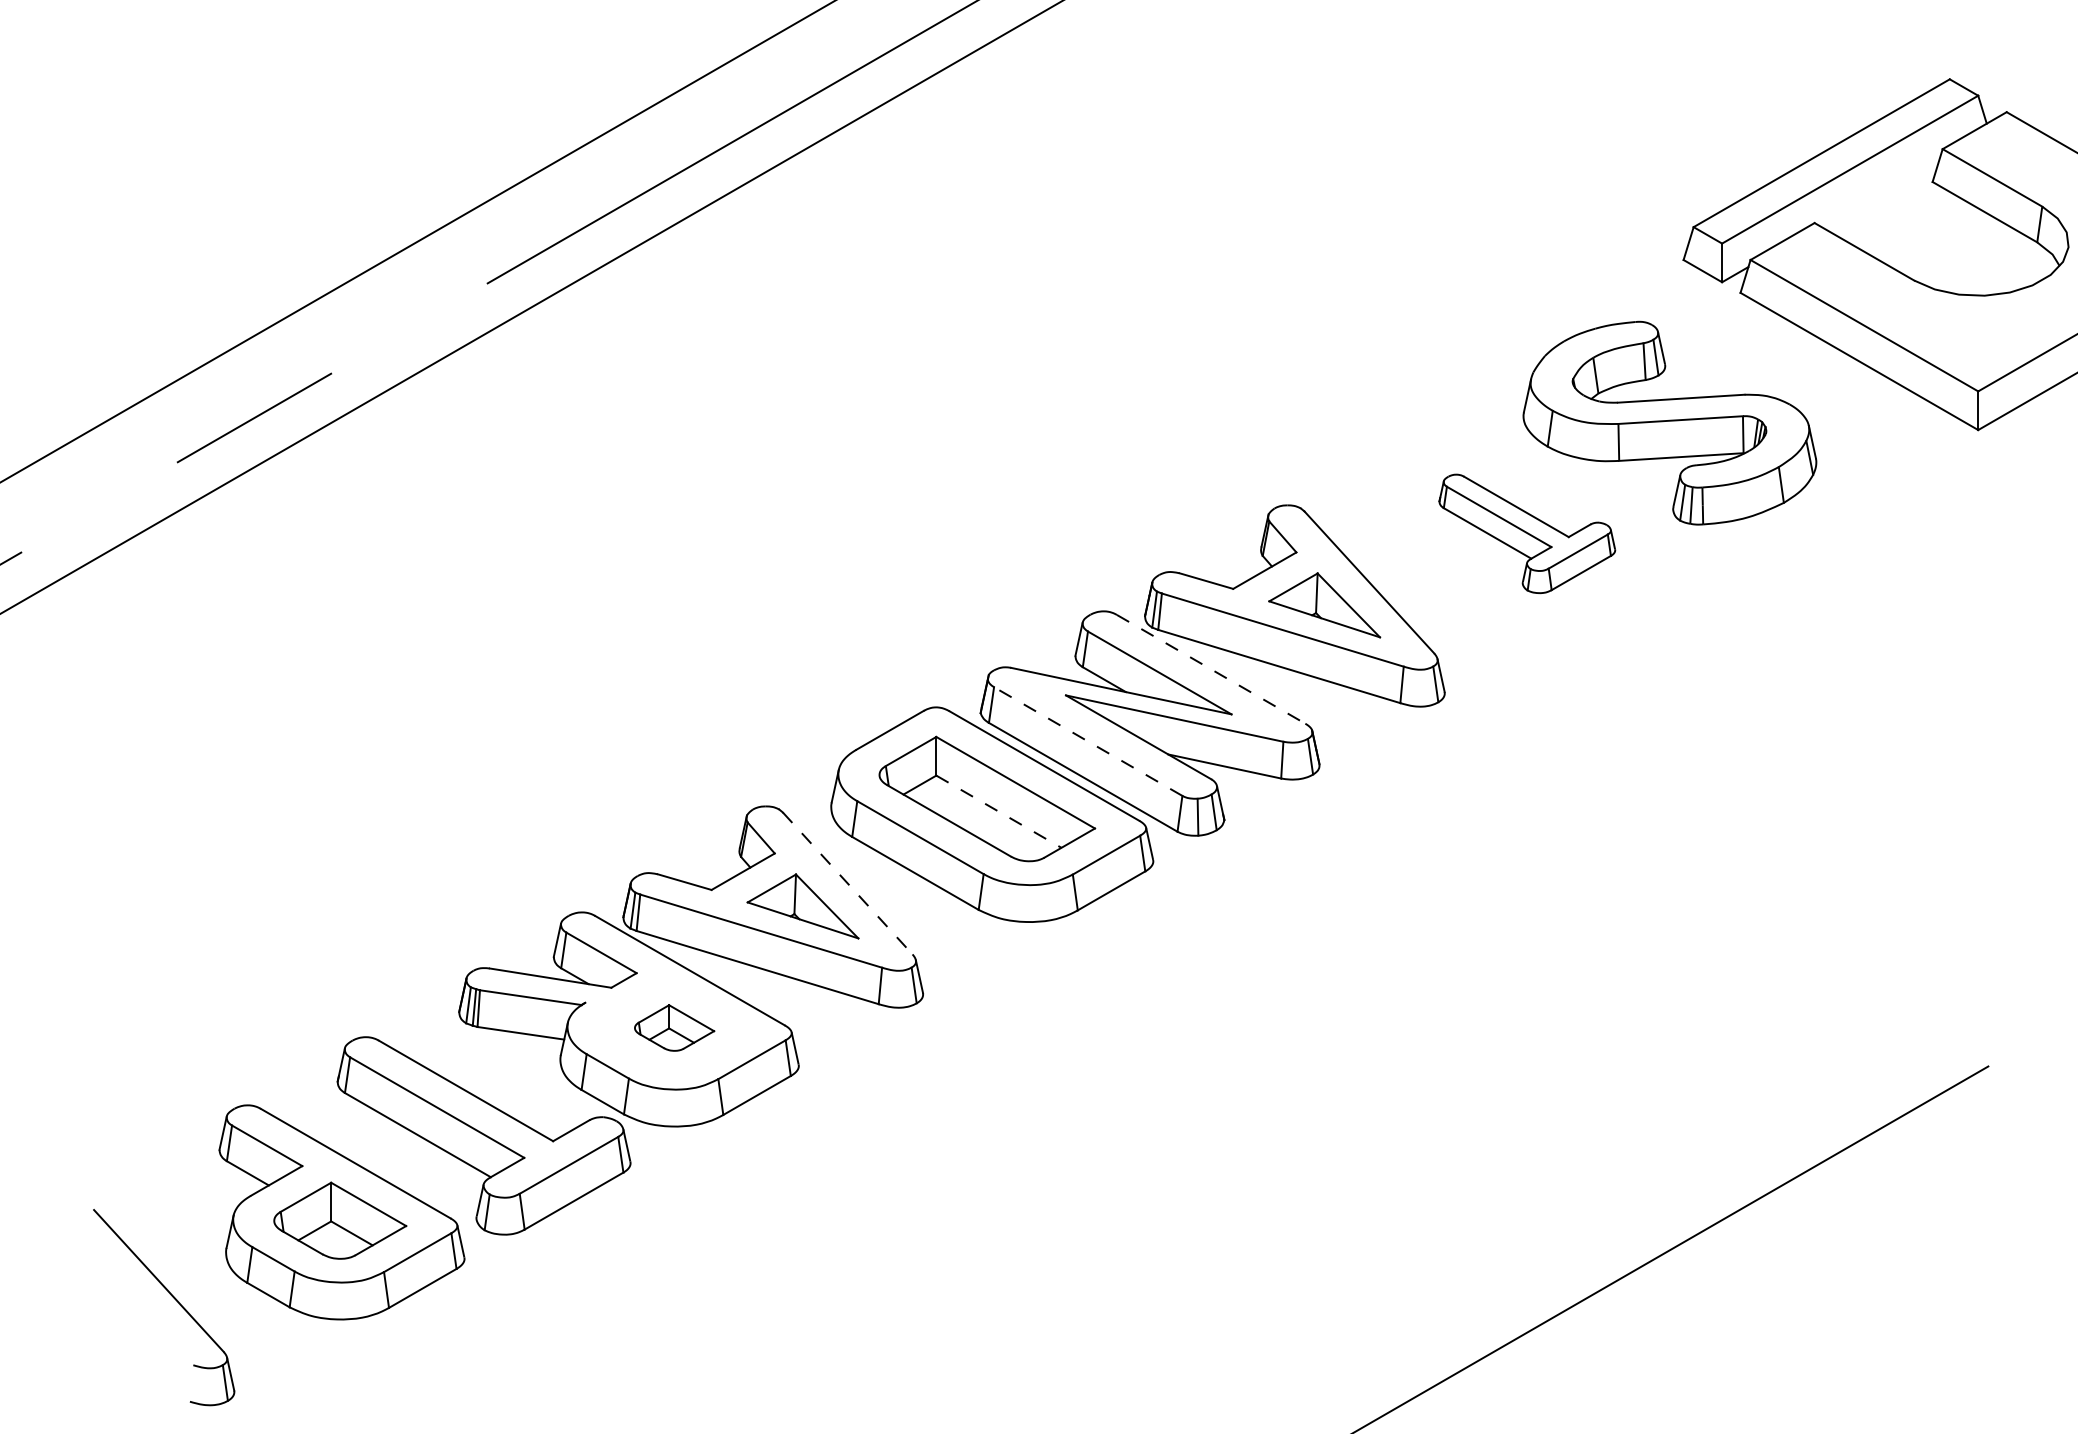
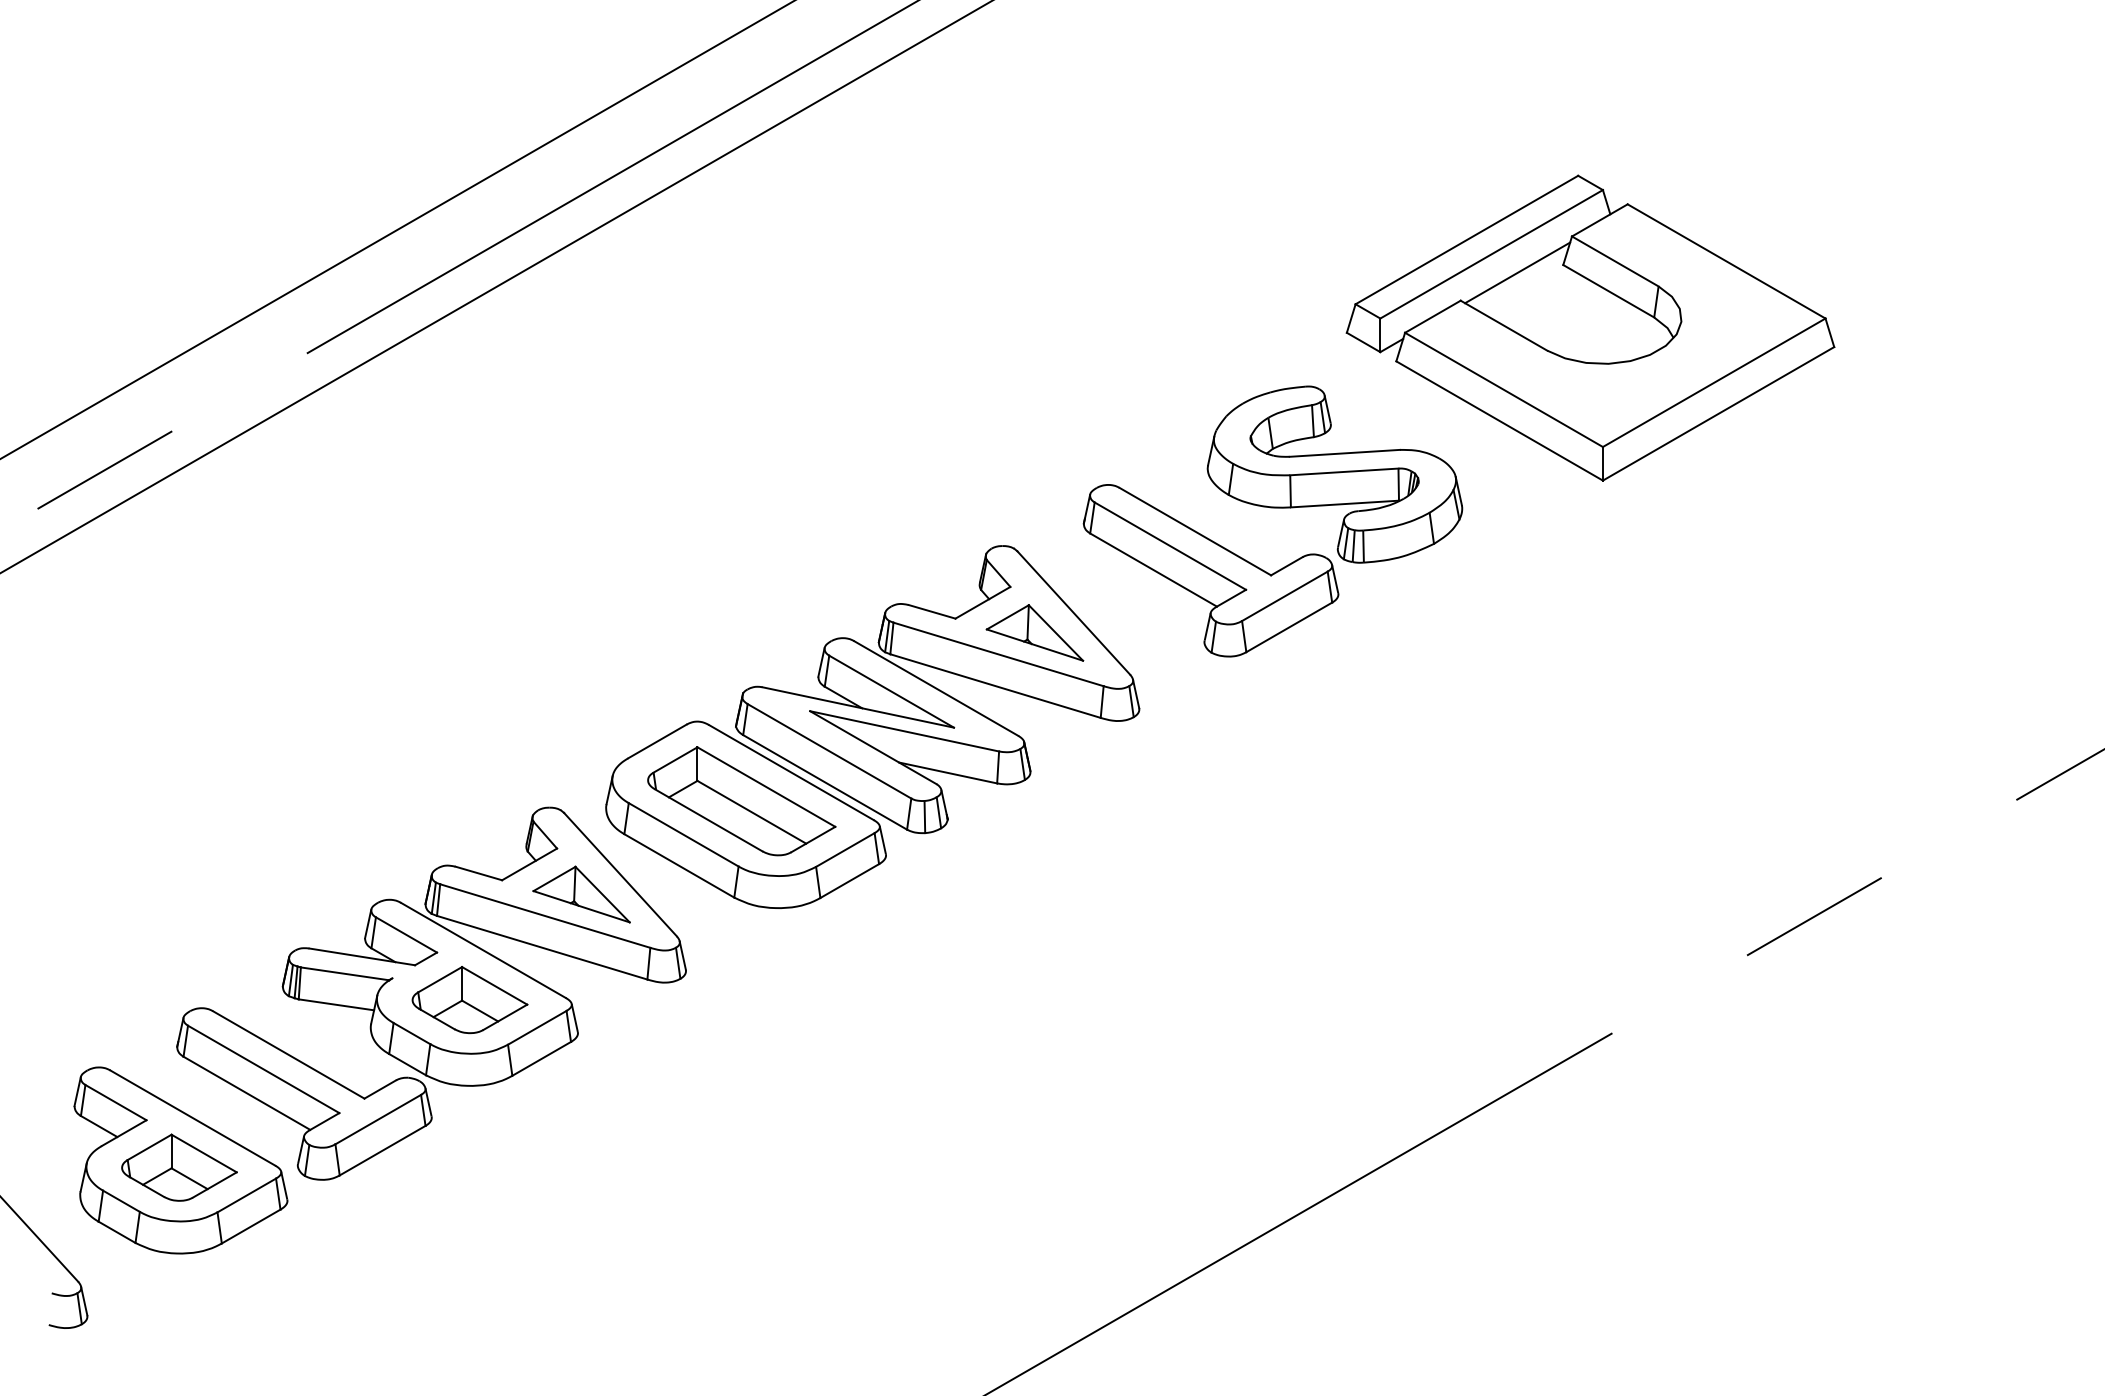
line: (1879, 190) -> (1517, 272), added
part: (1526, 533) -> (1210, 570), size x1.67
line: (1211, 669) -> (936, 688), dashed -> solid
line: (1088, 741) -> (829, 751), dashed -> solid
line: (998, 811) -> (751, 812), dashed -> solid
line: (847, 883) -> (620, 874), dashed -> solid
part: (674, 1028) -> (469, 1000), size x1.67

